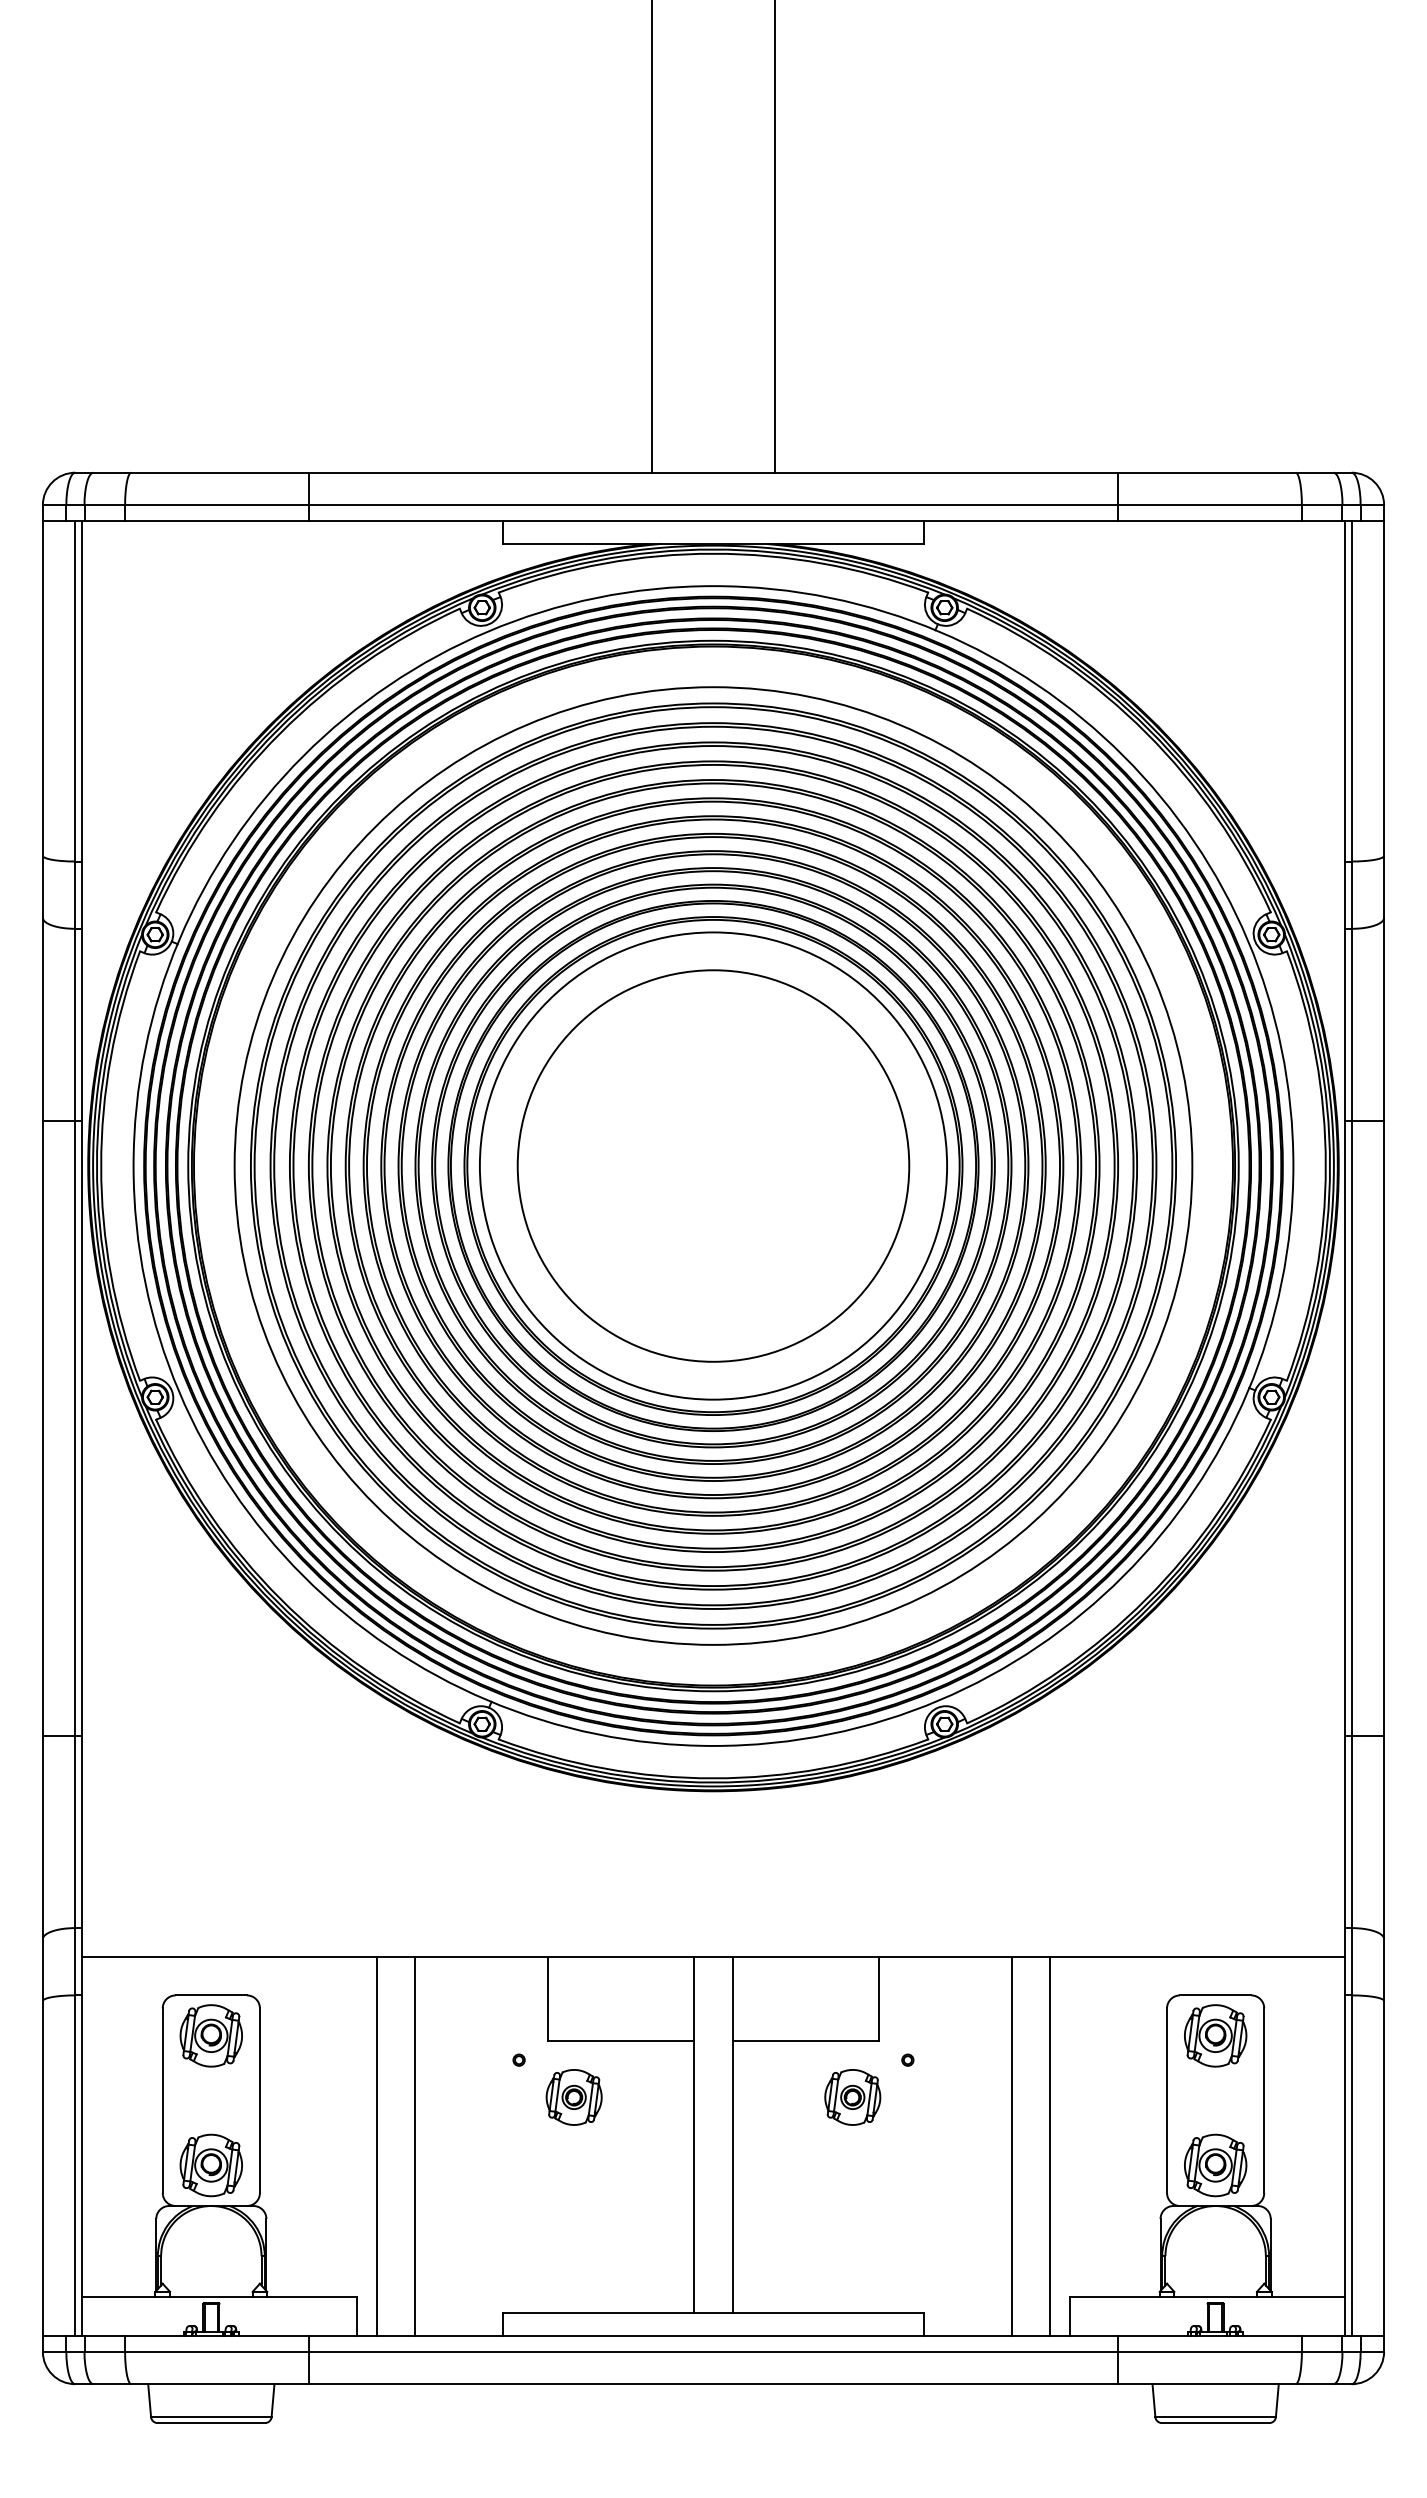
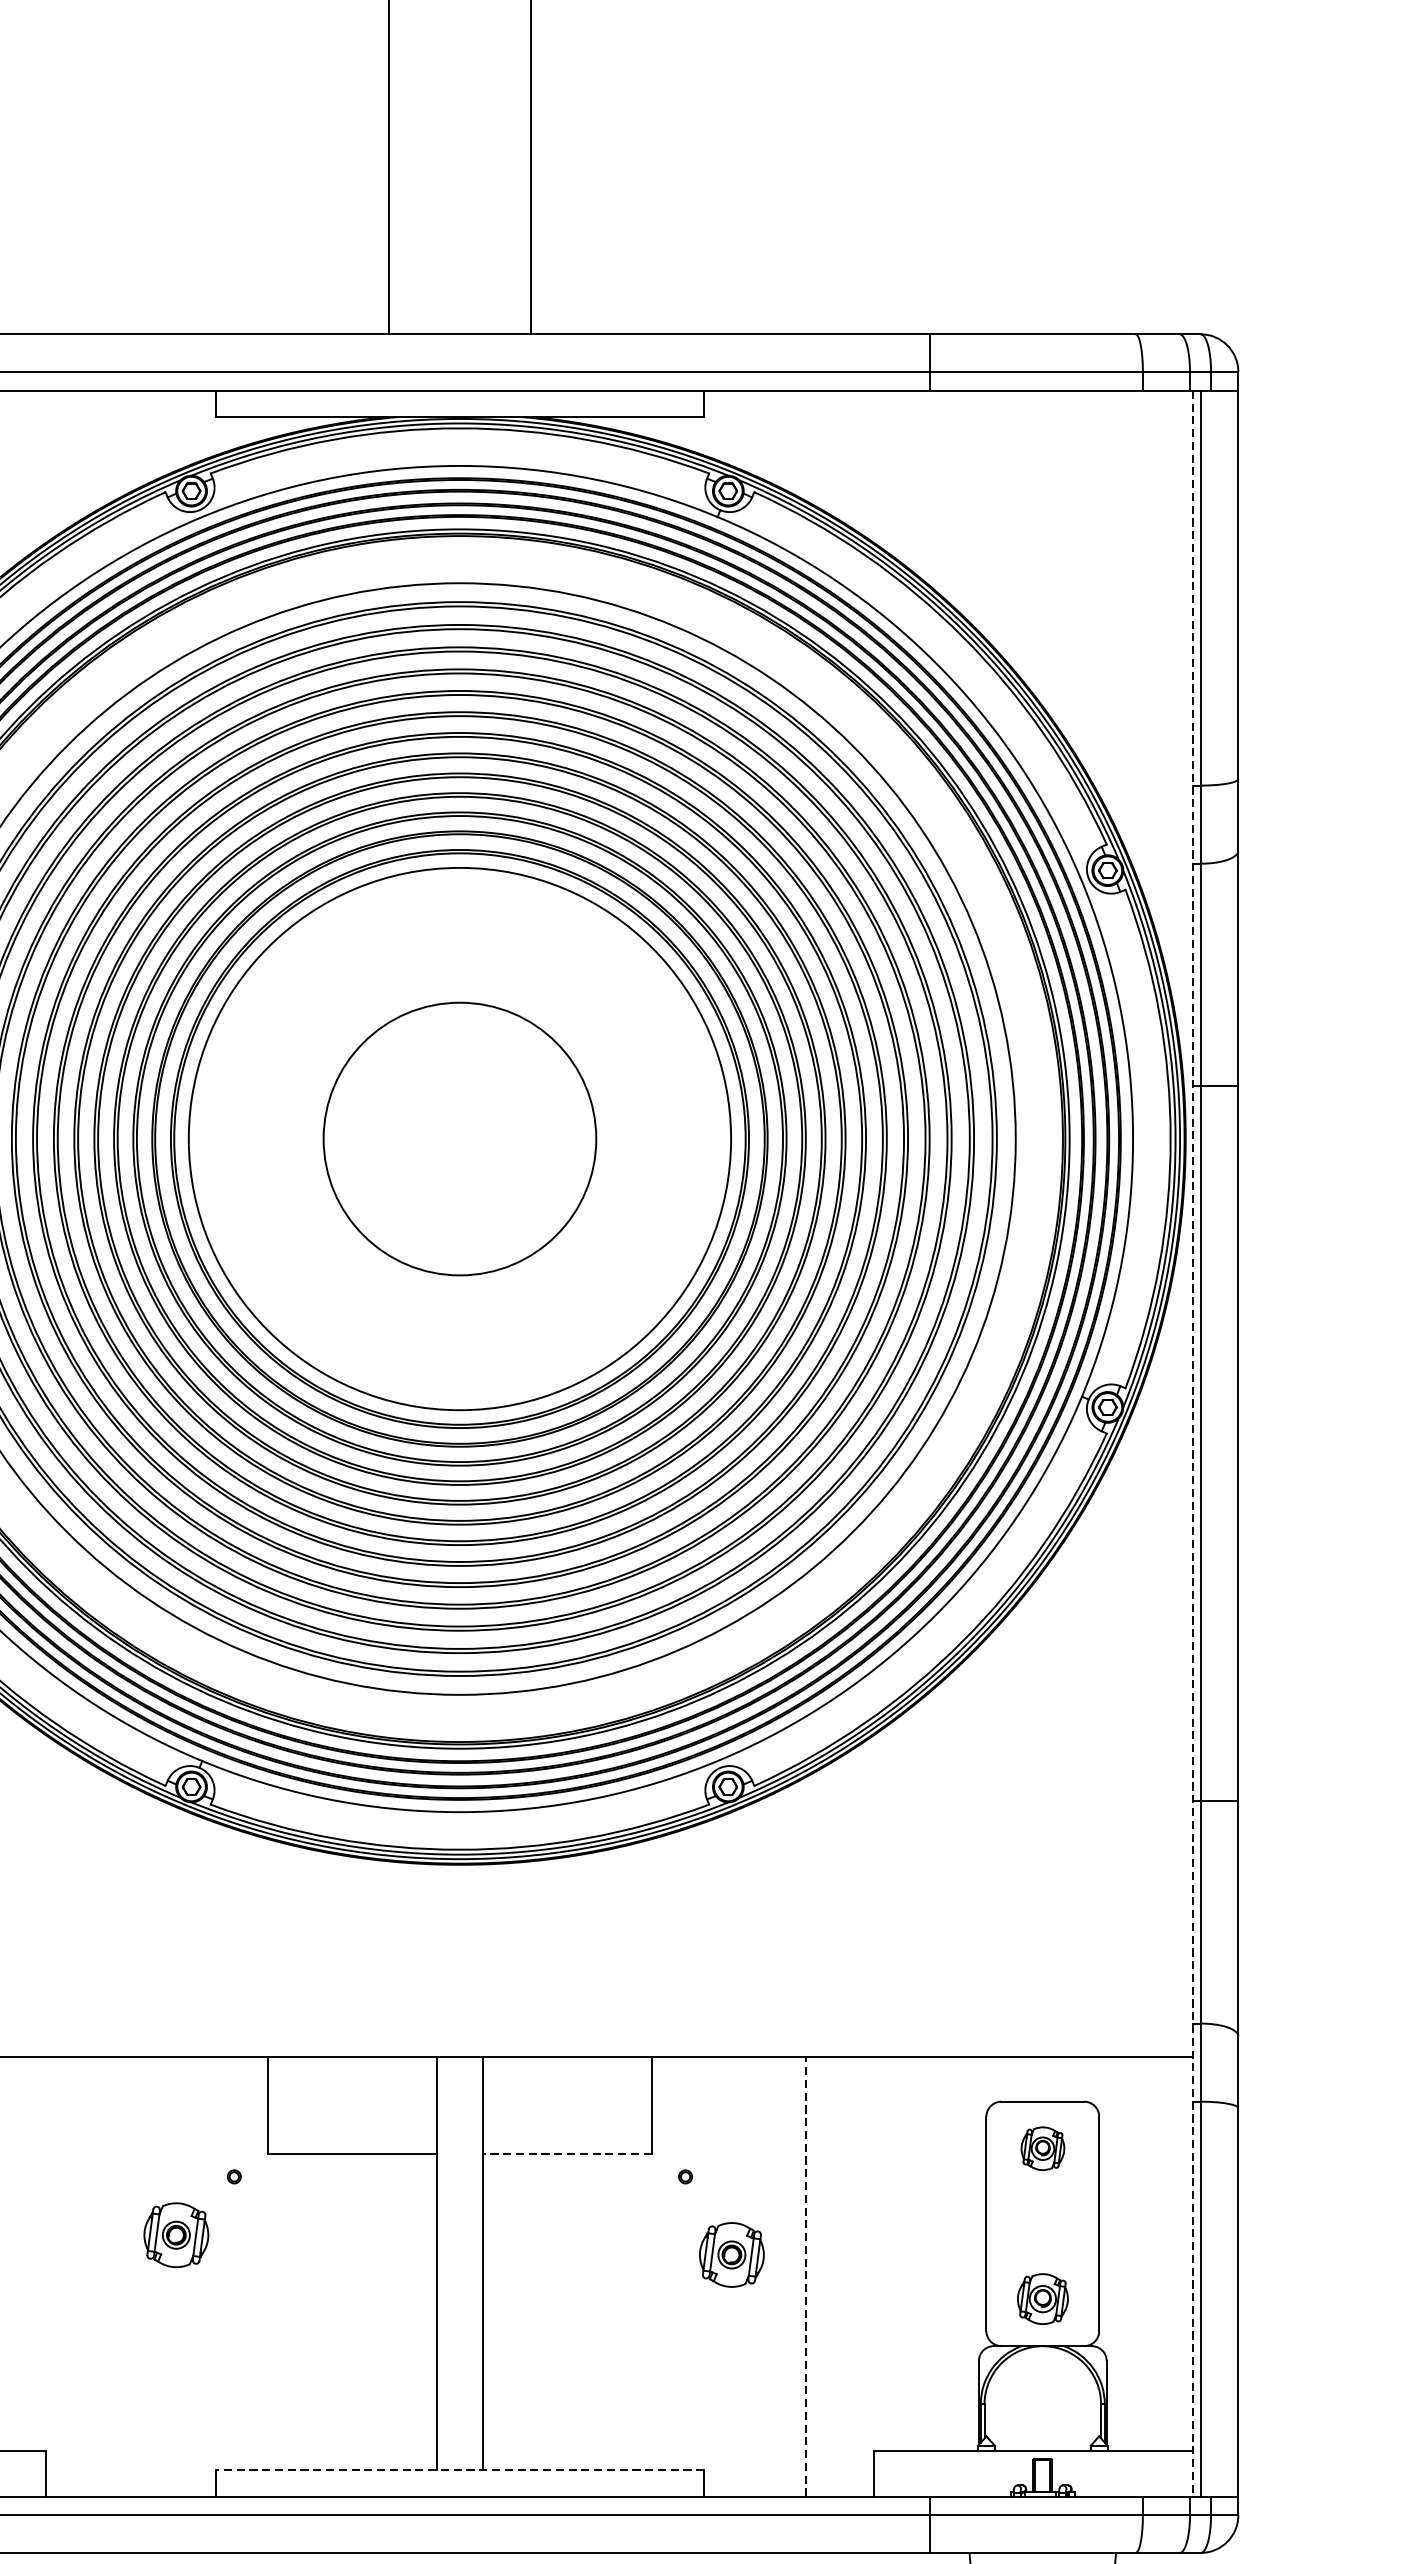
circle: (713, 1165) -> (459, 1138), size x0.6
line: (1345, 1428) -> (1193, 1443), solid -> dashed
part: (1215, 2035) -> (1042, 2148), size x0.6
line: (805, 2040) -> (566, 2154), solid -> dashed
part: (573, 2097) -> (175, 2235), moved
part: (852, 2097) -> (731, 2255), moved
line: (376, 2145) -> (68, 2275), removed
line: (415, 2145) -> (114, 2275), removed
line: (1050, 2145) -> (851, 2275), removed
line: (1011, 2146) -> (805, 2277), solid -> dashed
part: (1215, 2165) -> (1042, 2299), size x0.7
line: (713, 2312) -> (459, 2469), solid -> dashed

